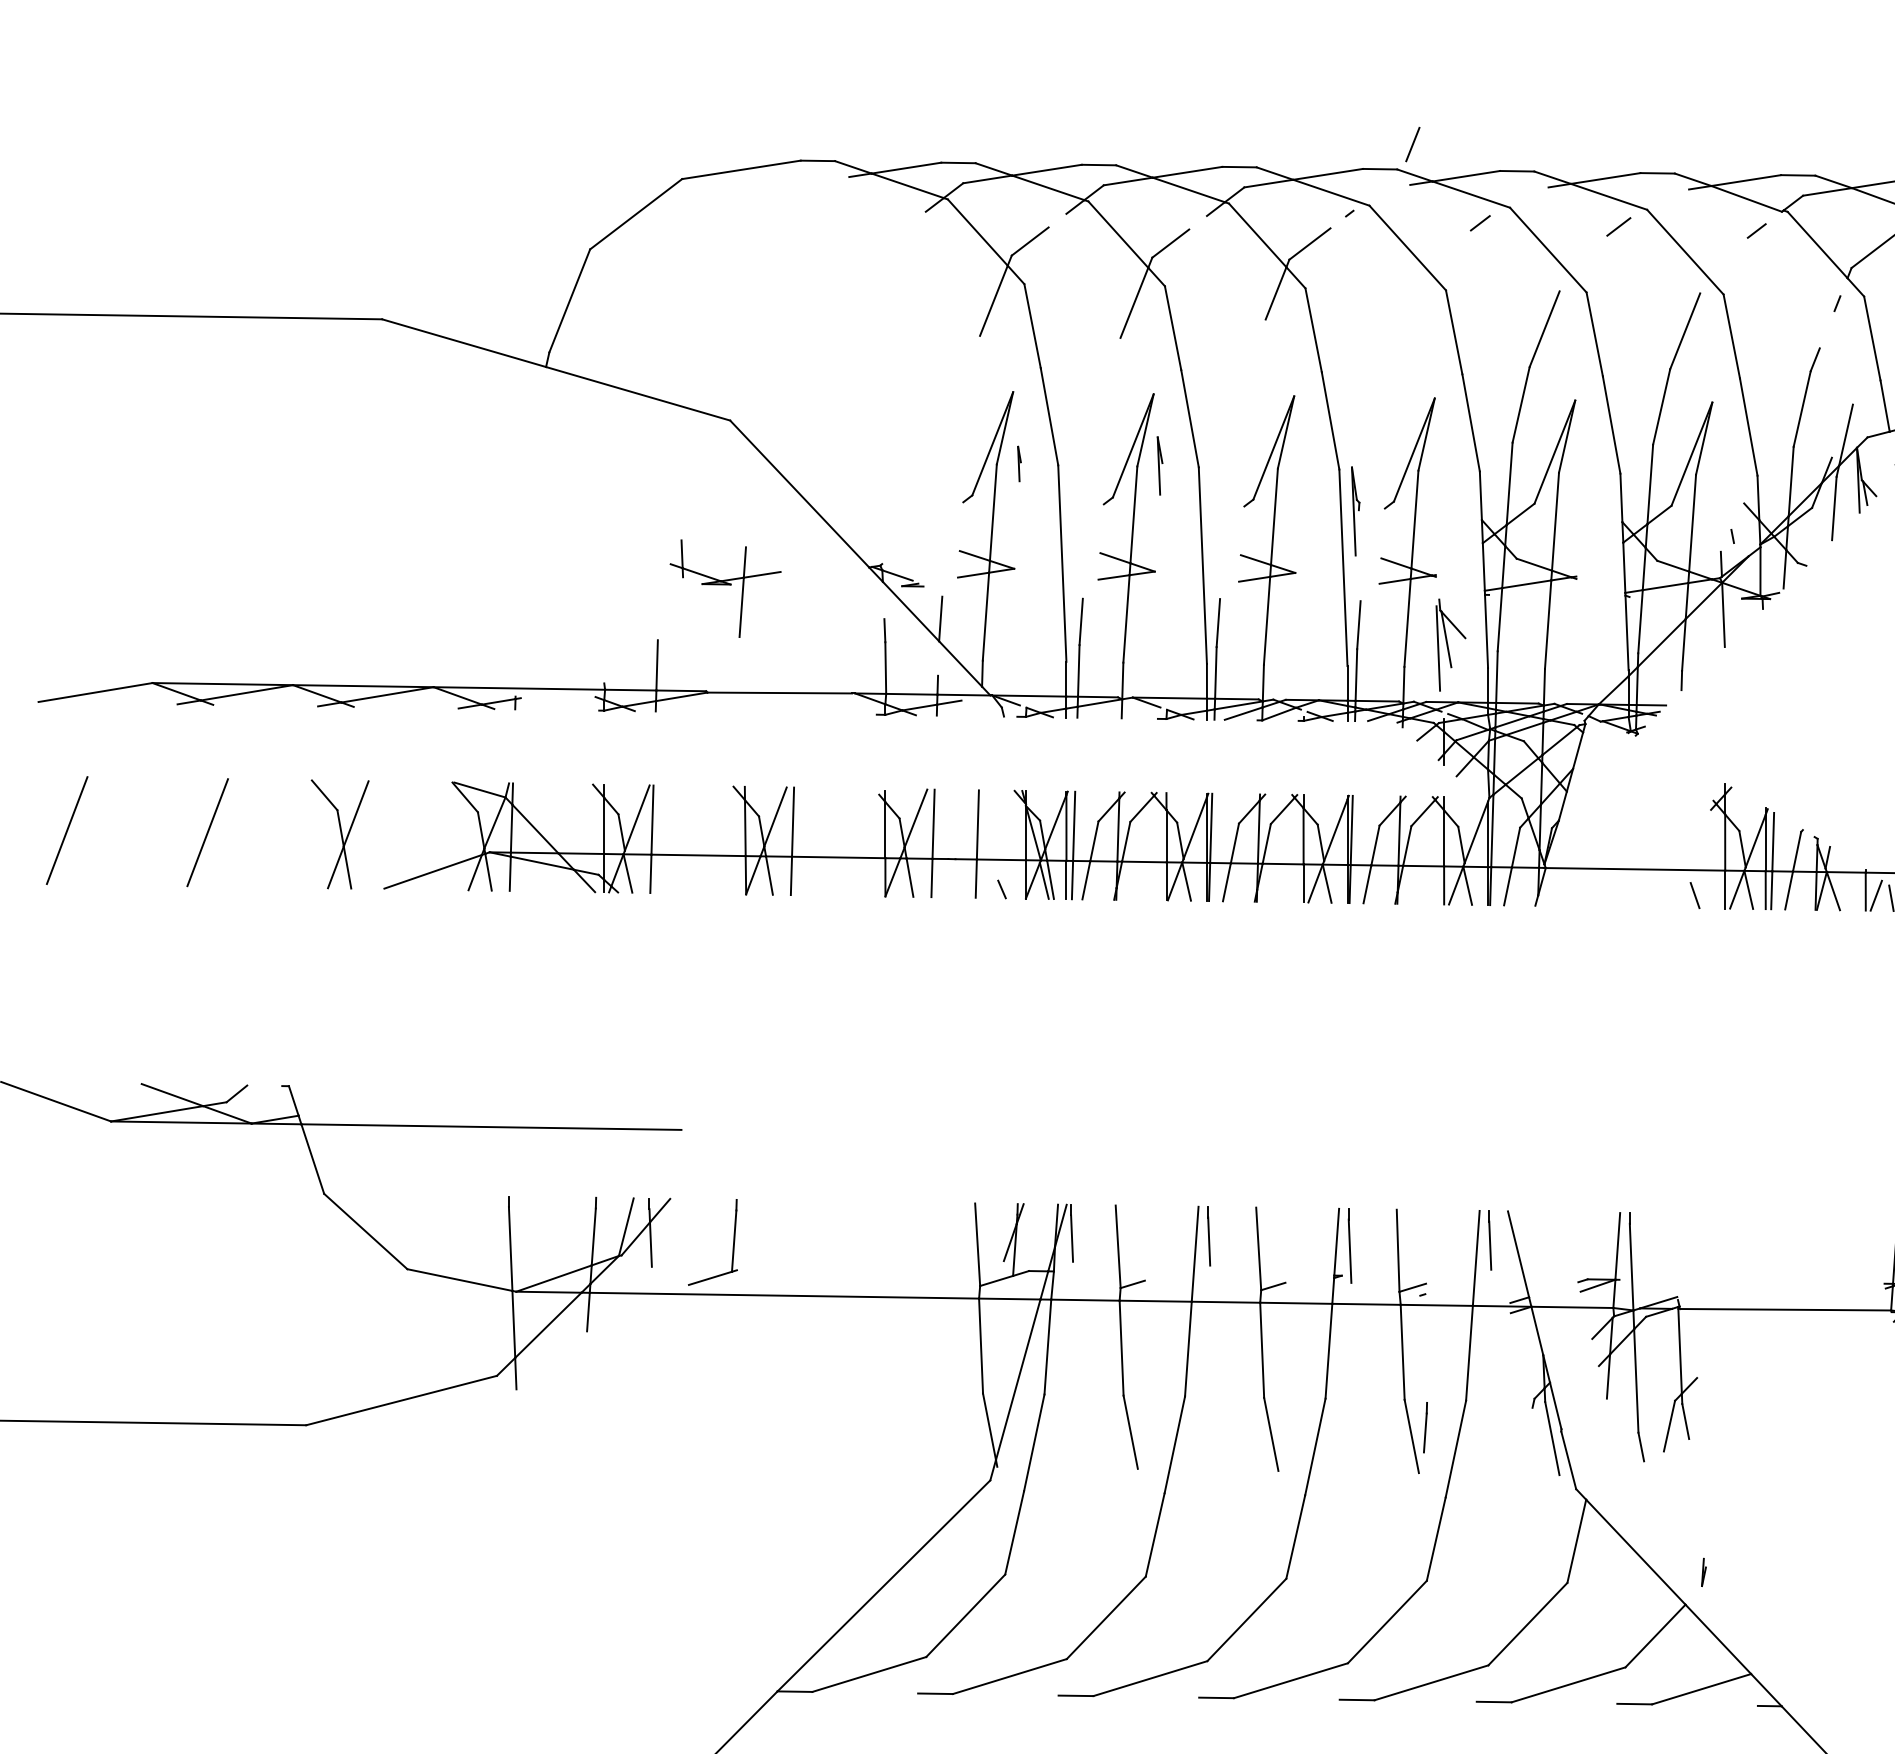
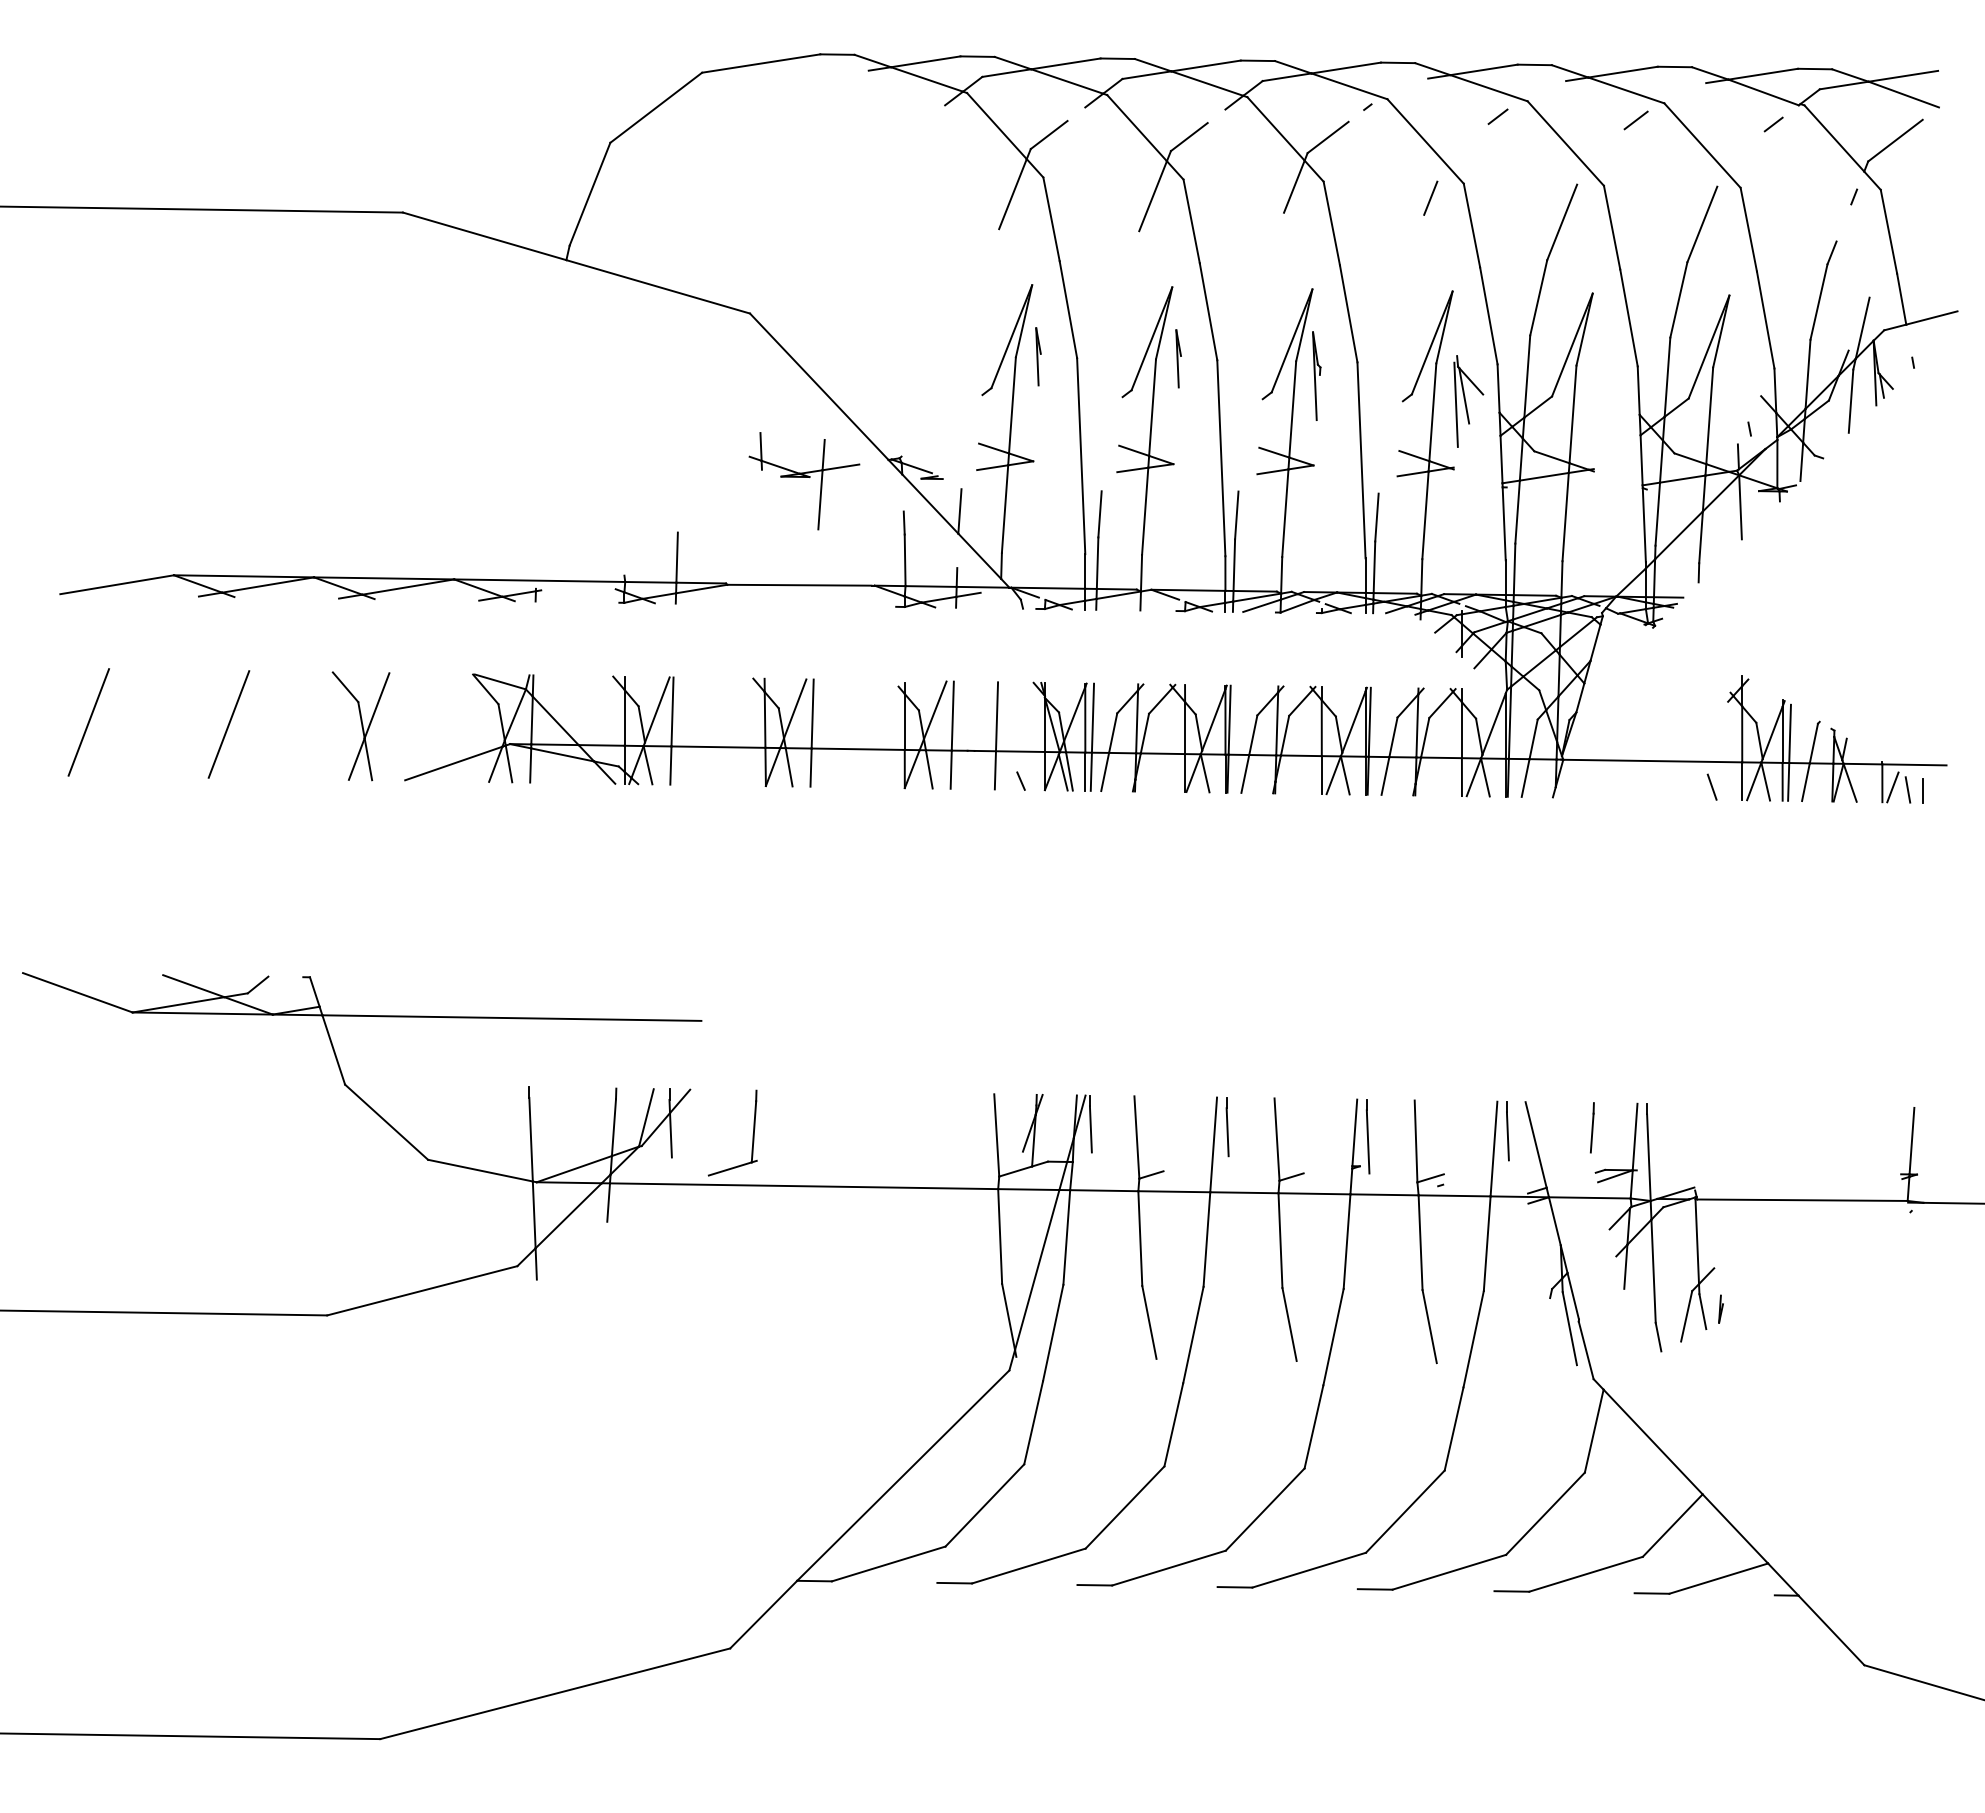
line: (1412, 143) -> (1430, 197), moved
part: (1019, 463) -> (1038, 356), size x1.67
part: (1355, 510) -> (1316, 375), moved
part: (725, 588) -> (804, 481), moved
part: (1450, 645) -> (1468, 401), moved
line: (1424, 1427) -> (1591, 1127), moved
part: (1703, 1571) -> (1720, 1308), moved

